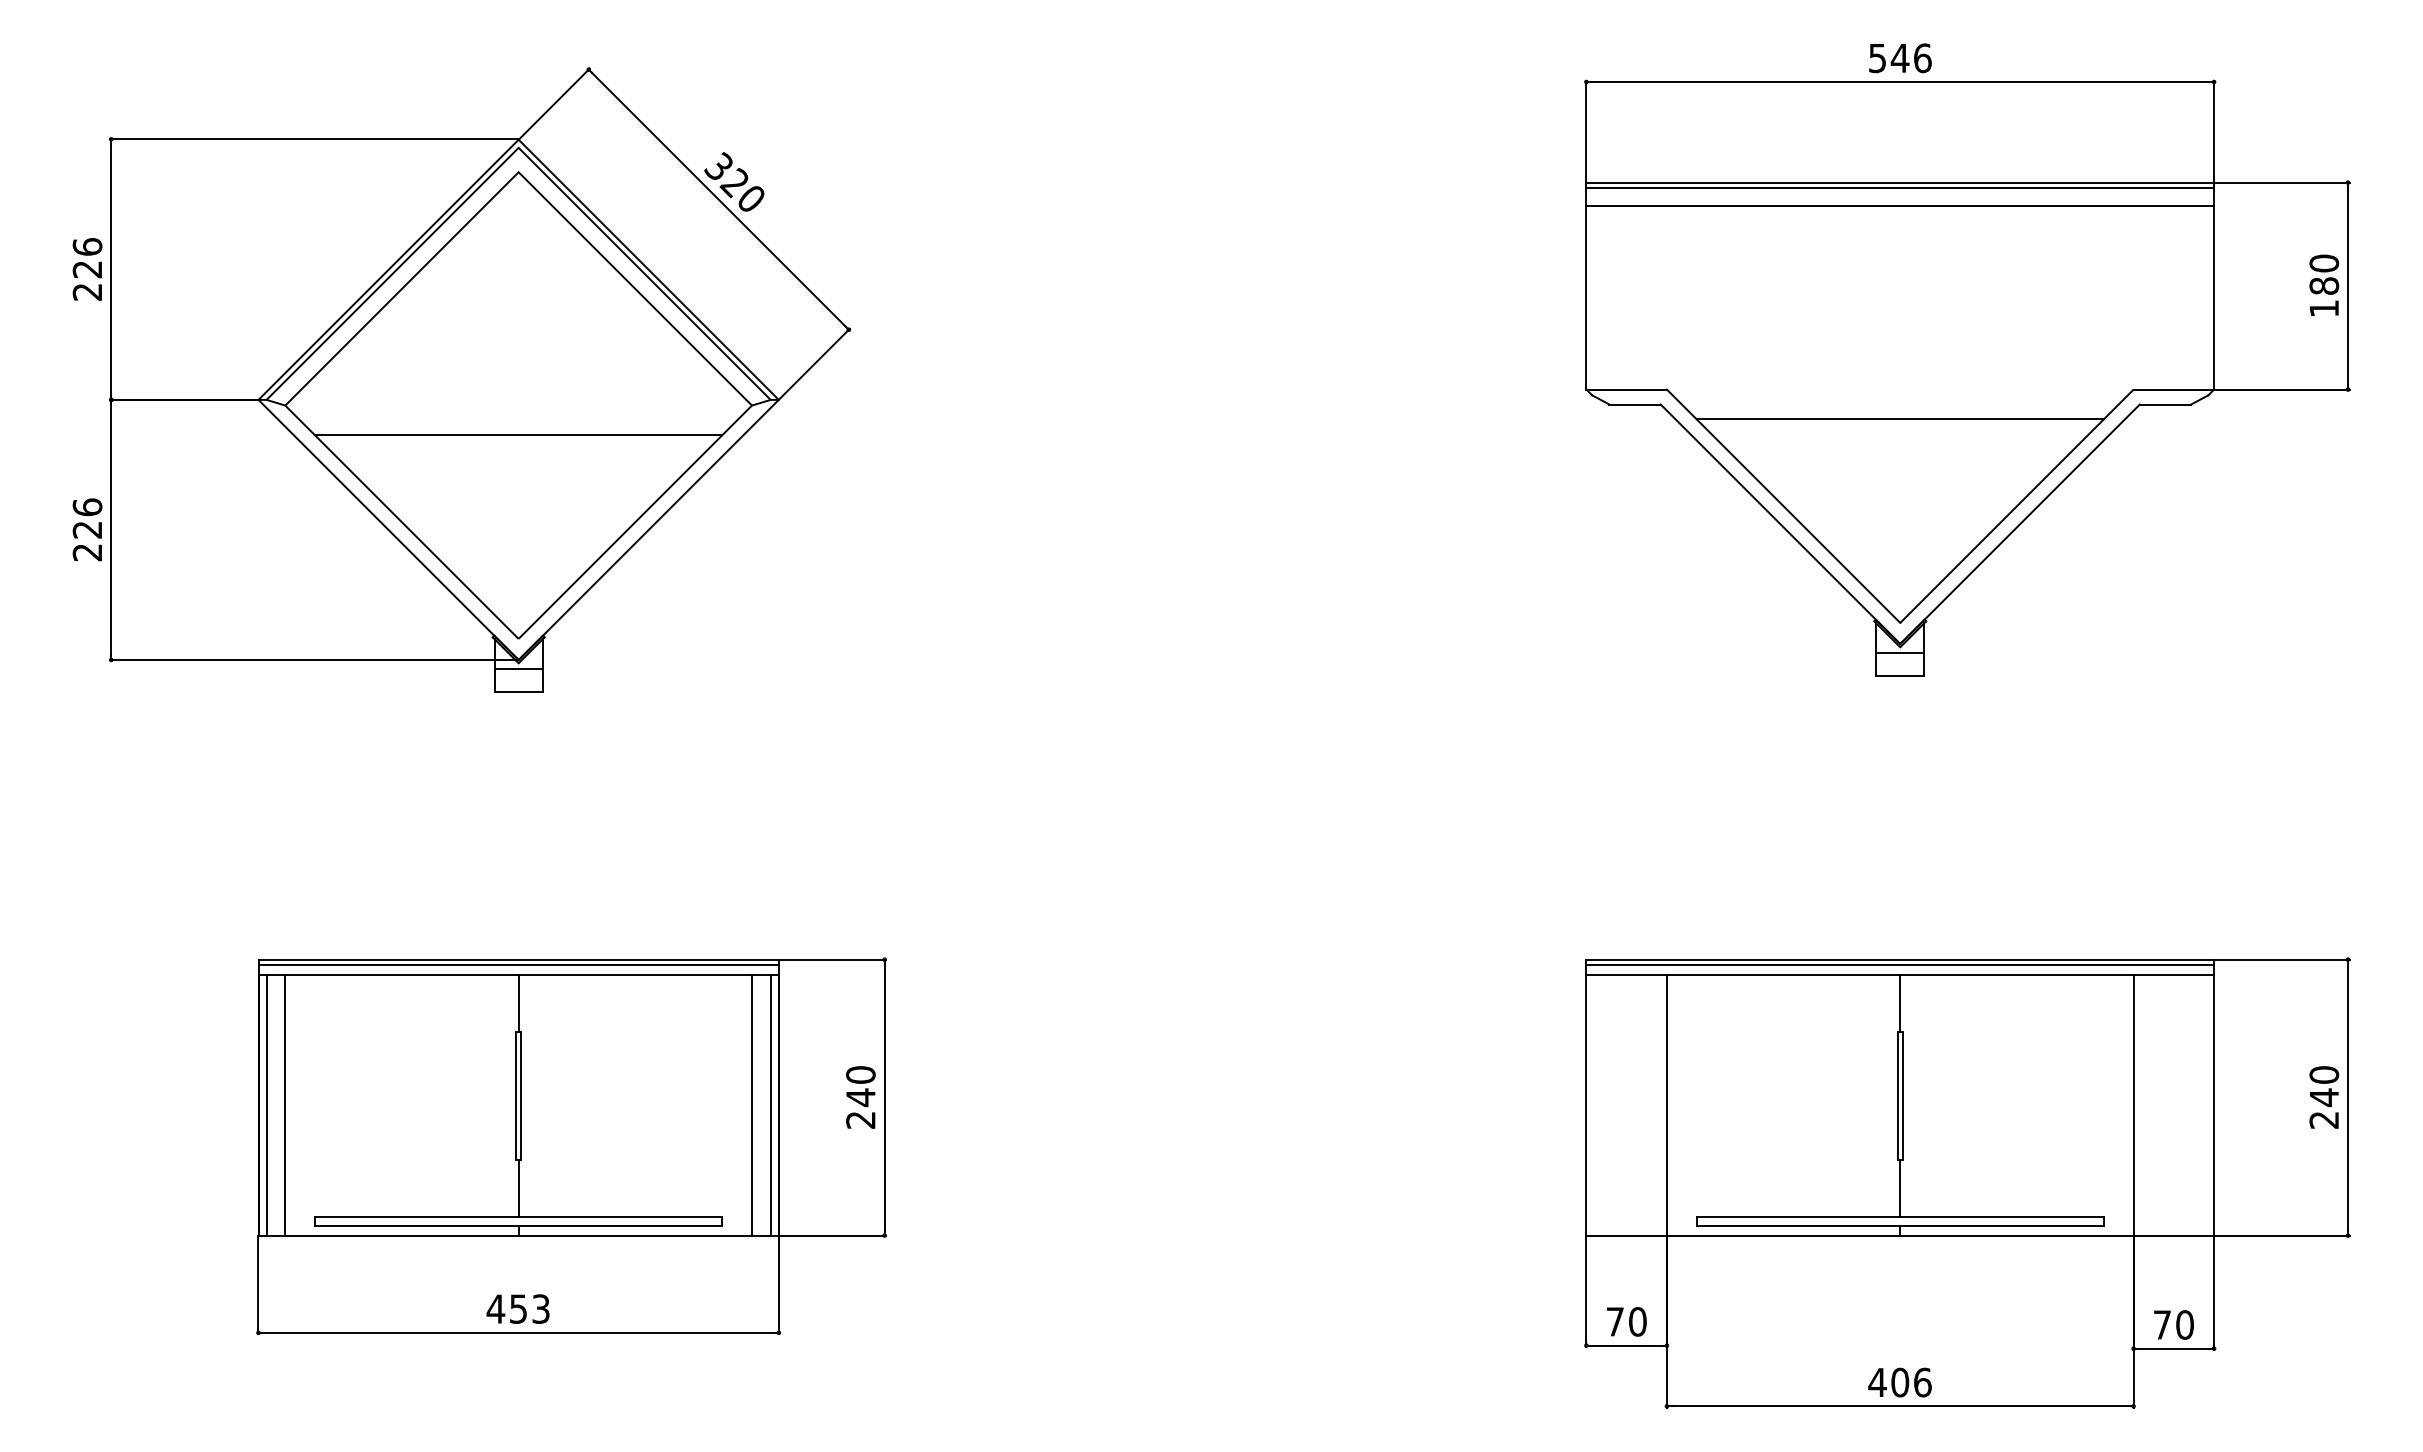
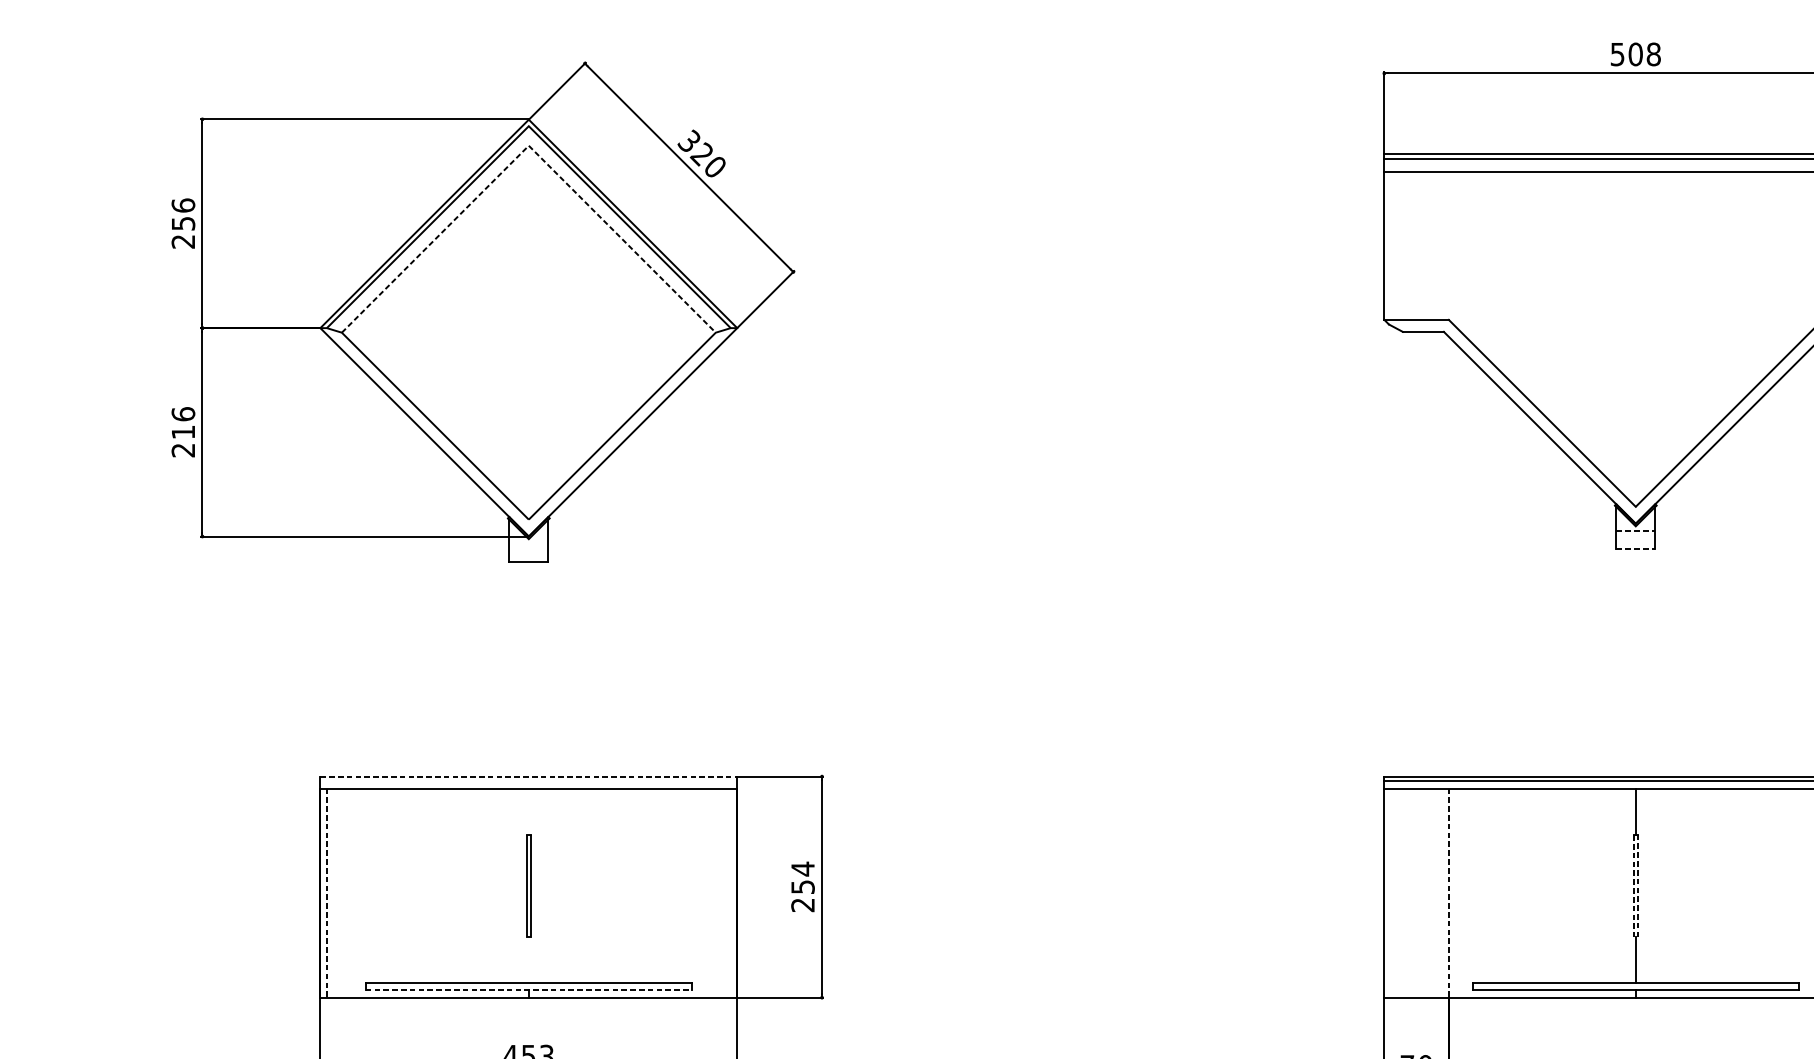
text: (1910, 58) -> (1643, 54), 546 -> 508
line: (518, 172) -> (528, 145), solid -> dashed
text: (87, 269) -> (183, 223), 226 -> 256
line: (1899, 419) -> (1635, 343), removed
line: (518, 435) -> (528, 356), removed
text: (86, 530) -> (182, 432), 226 -> 216
line: (1900, 653) -> (1635, 531), solid -> dashed
line: (518, 669) -> (528, 544), removed
line: (1900, 676) -> (1635, 549), solid -> dashed
line: (519, 959) -> (529, 776), solid -> dashed
line: (518, 965) -> (528, 781), removed
line: (518, 1003) -> (528, 811), removed
text: (860, 1086) -> (802, 878), 240 -> 254
line: (285, 1104) -> (342, 892), removed
line: (751, 1104) -> (715, 892), removed
line: (770, 1104) -> (730, 892), removed
line: (266, 1105) -> (326, 893), solid -> dashed
line: (1666, 1105) -> (1448, 893), solid -> dashed
line: (1900, 1159) -> (1635, 936), solid -> dashed
line: (518, 1188) -> (528, 959), removed
line: (518, 1226) -> (528, 990), solid -> dashed

